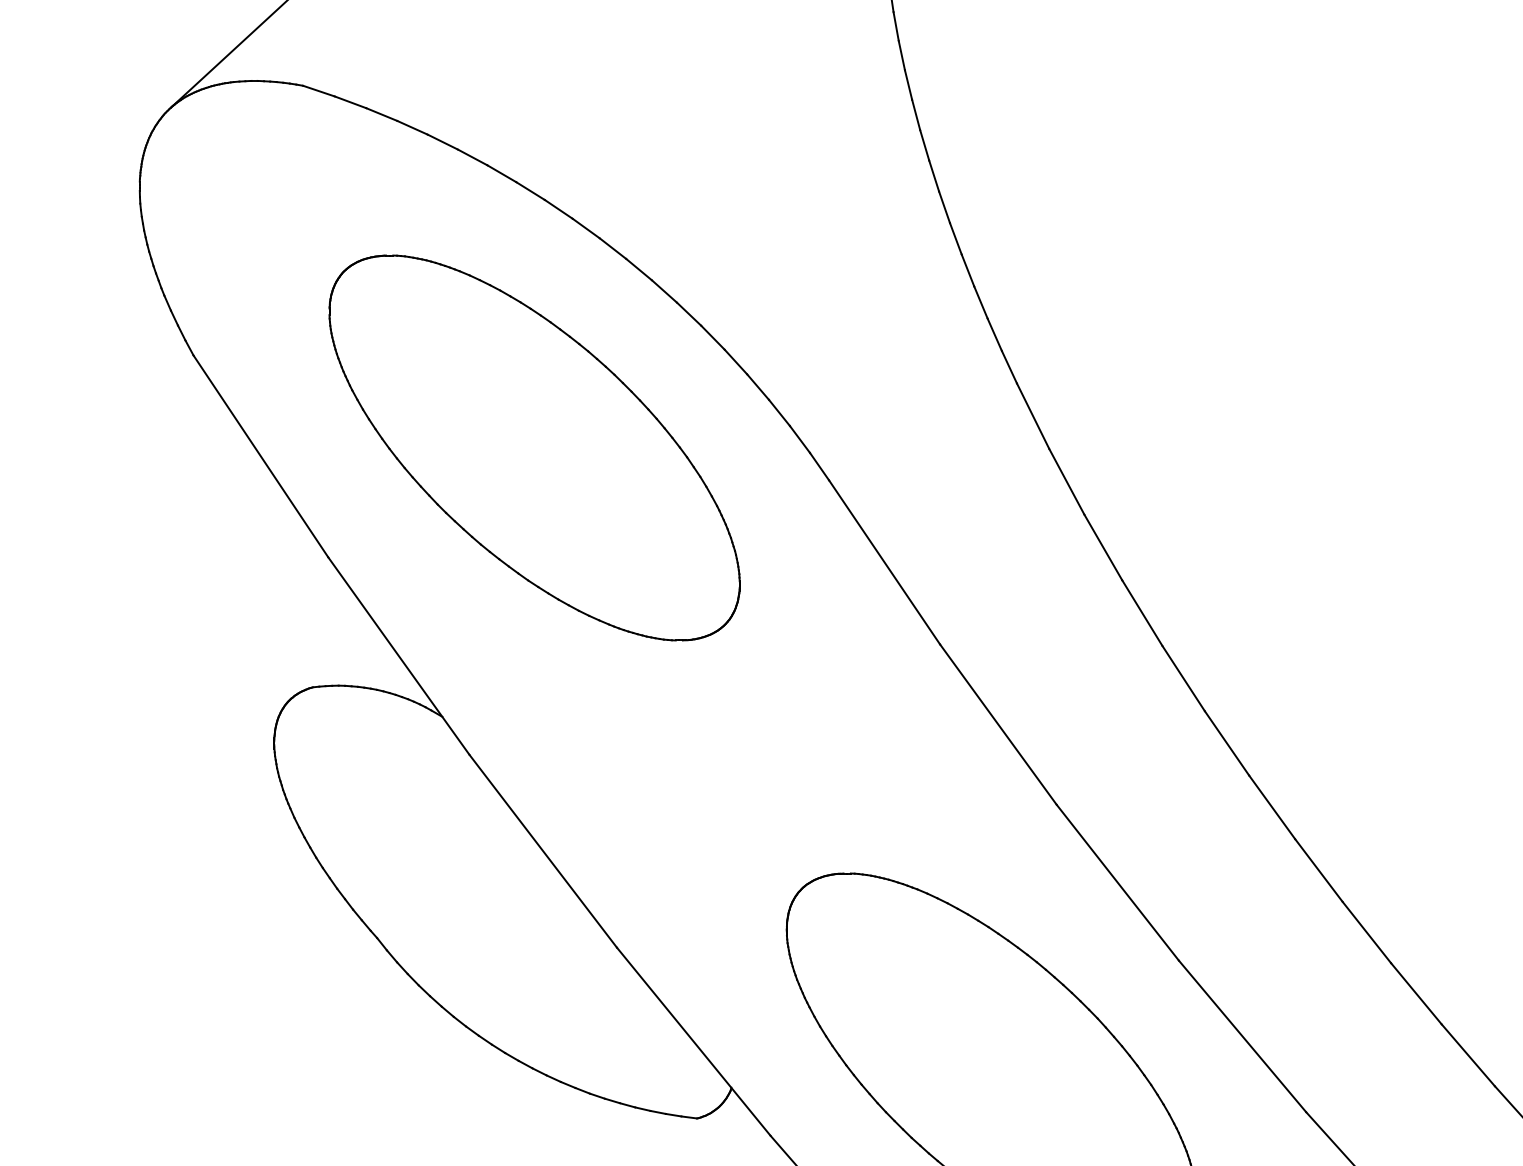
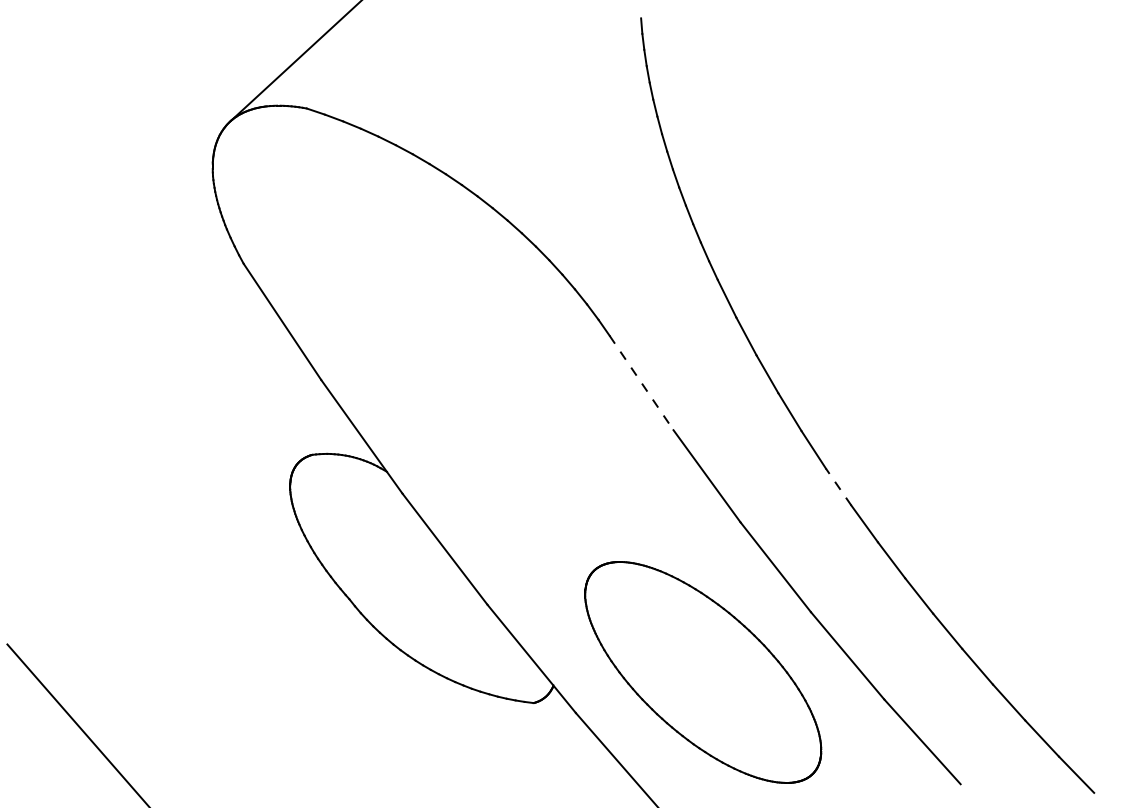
part: (533, 447) -> (439, 316), removed
line: (884, 563) -> (641, 383), solid -> dashed
line: (1226, 744) -> (838, 487), solid -> dashed

